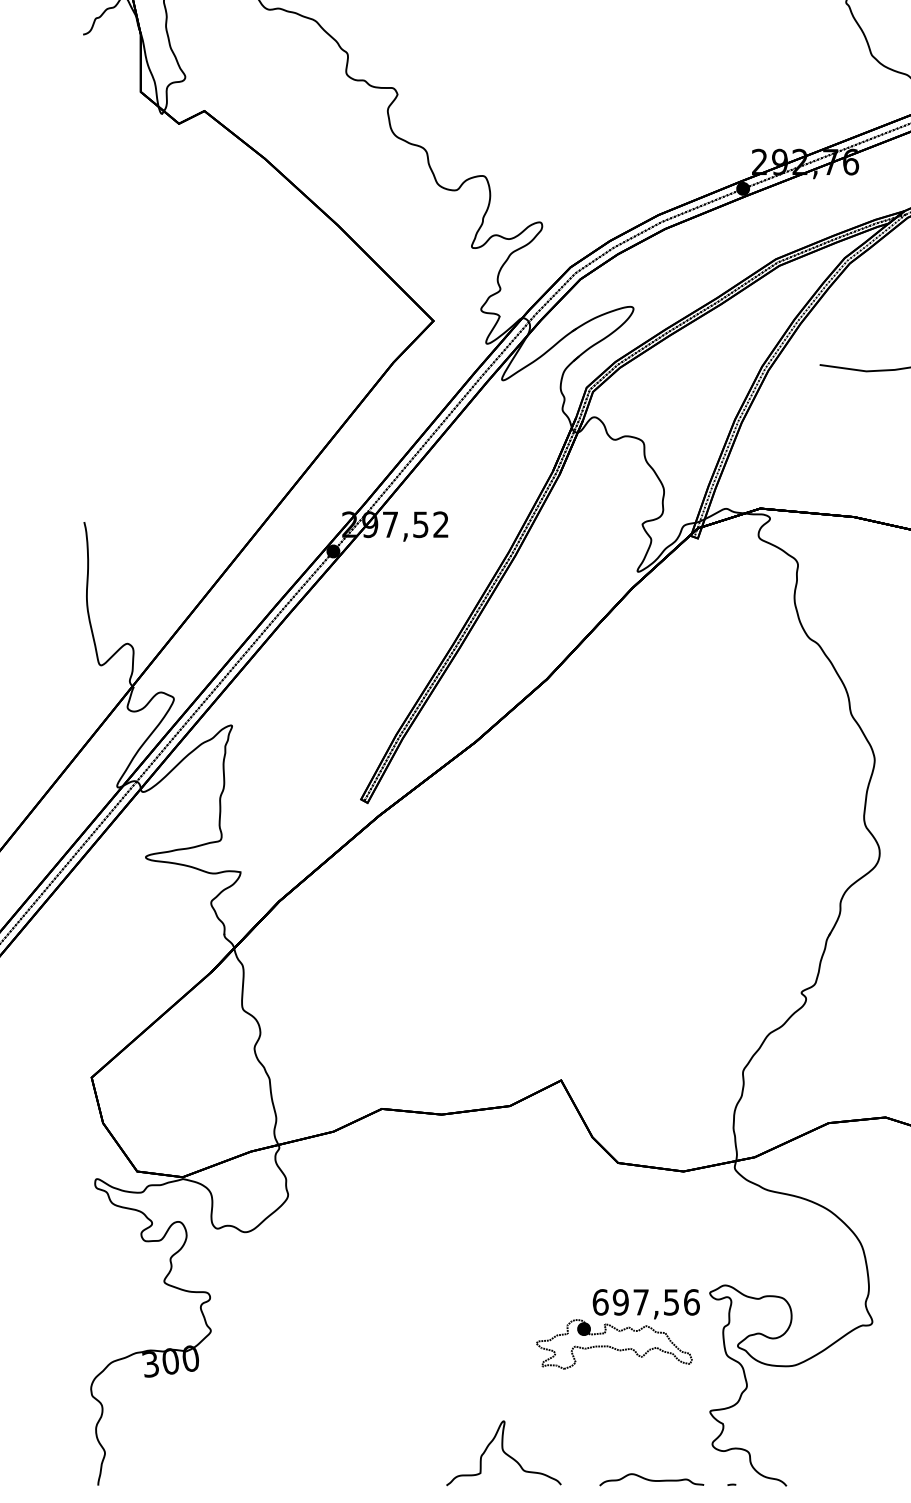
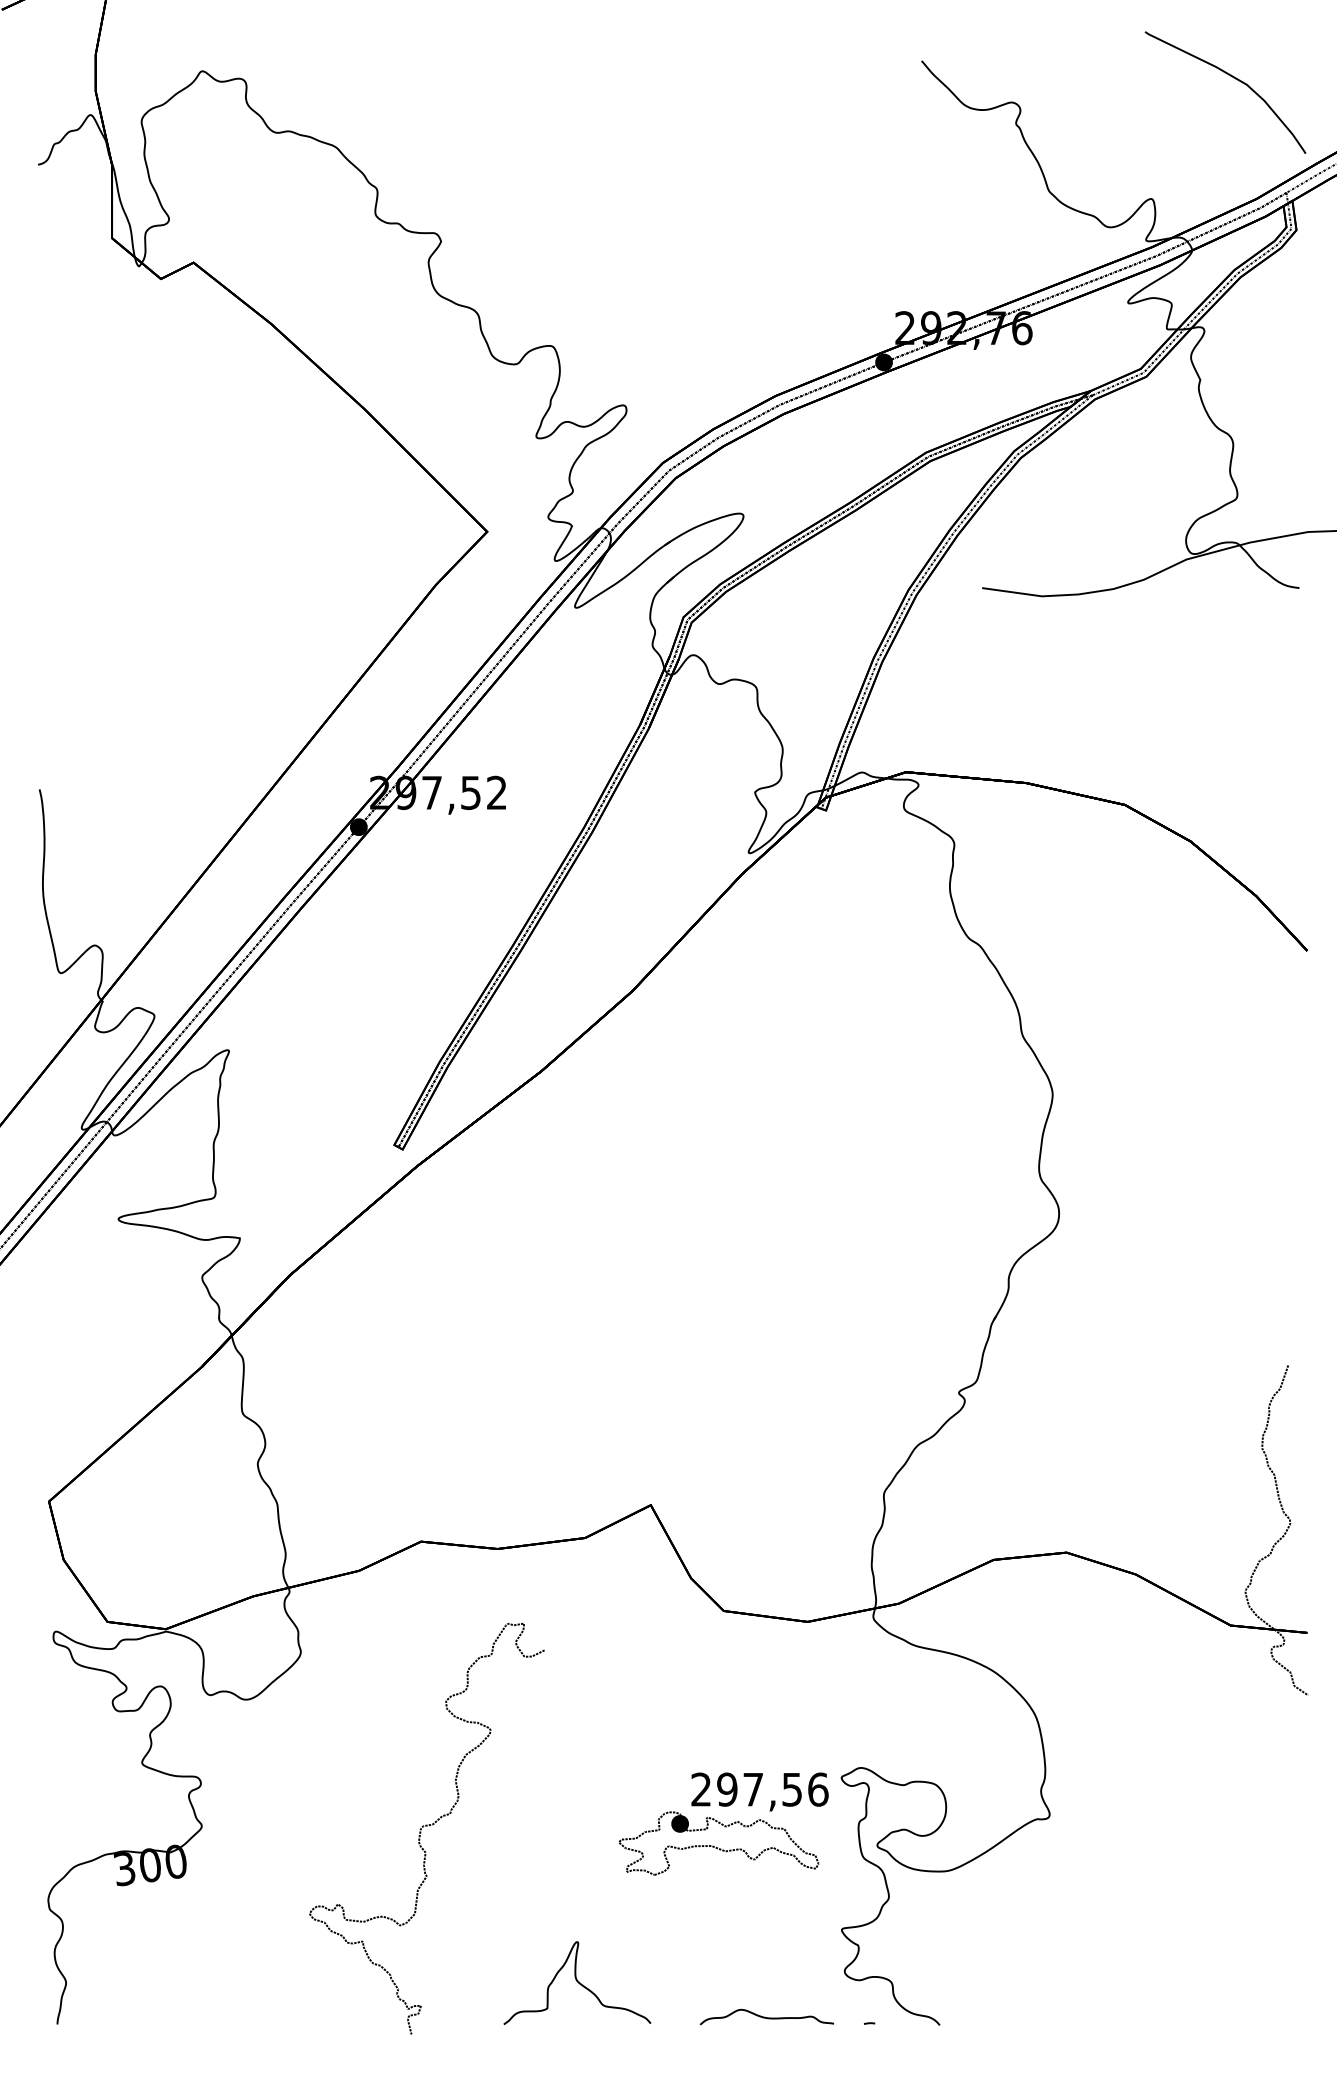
text: (600, 1302) -> (701, 1789), 697,56 -> 297,56
curve: (386, 1331) -> (426, 1826), added

